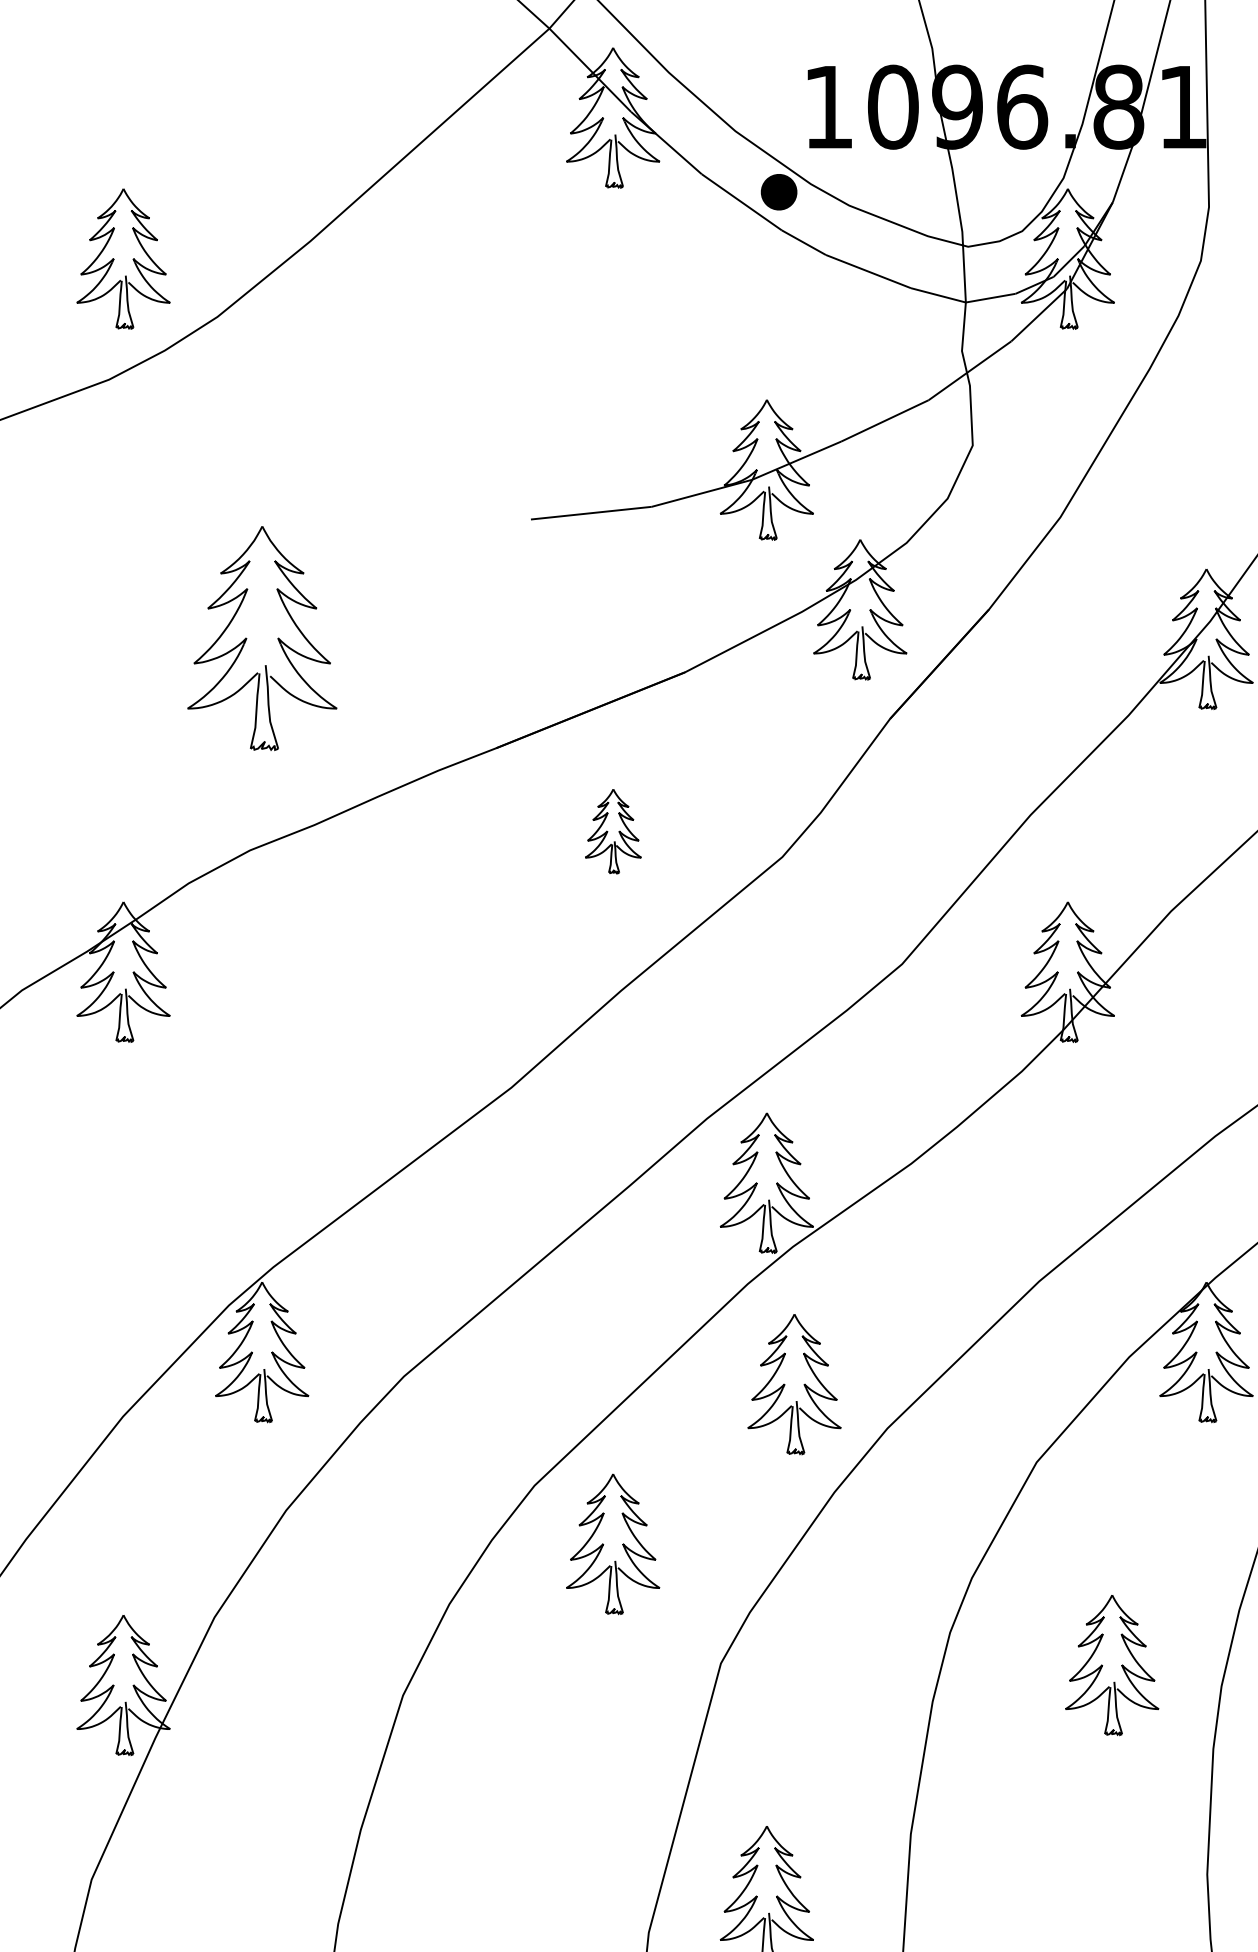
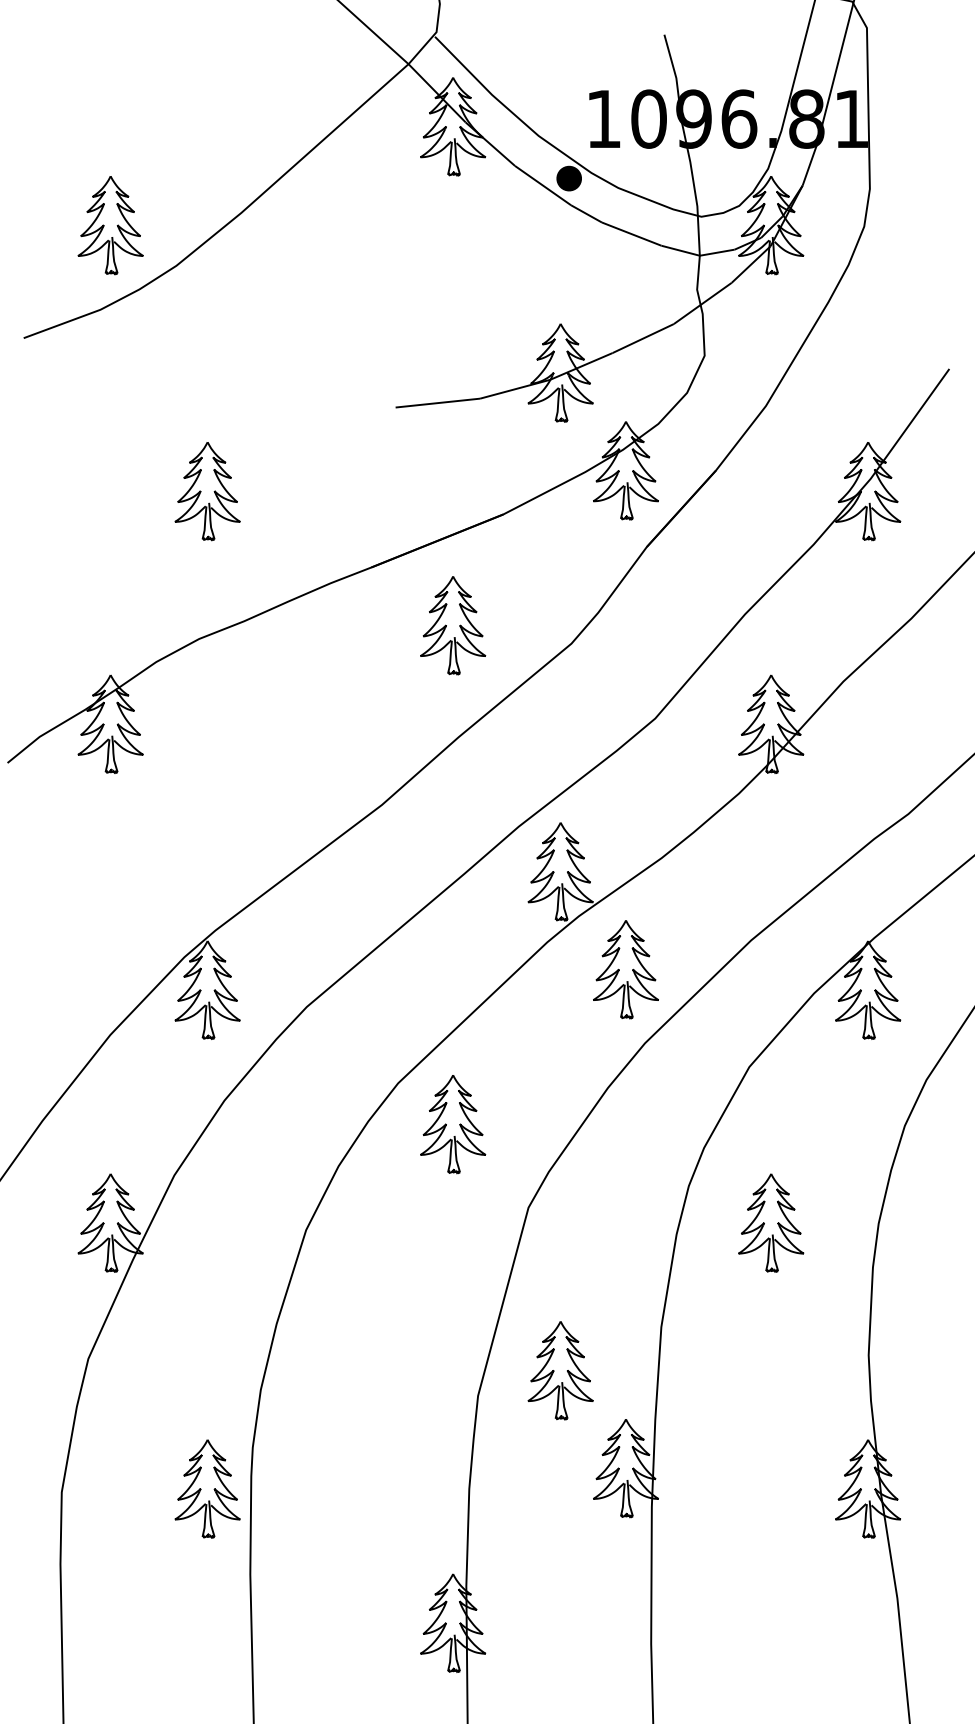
part: (261, 639) -> (207, 491), size x0.62
part: (613, 831) -> (453, 625), size x1.67
part: (793, 1384) -> (625, 969), moved
part: (1112, 1664) -> (771, 1222), moved

